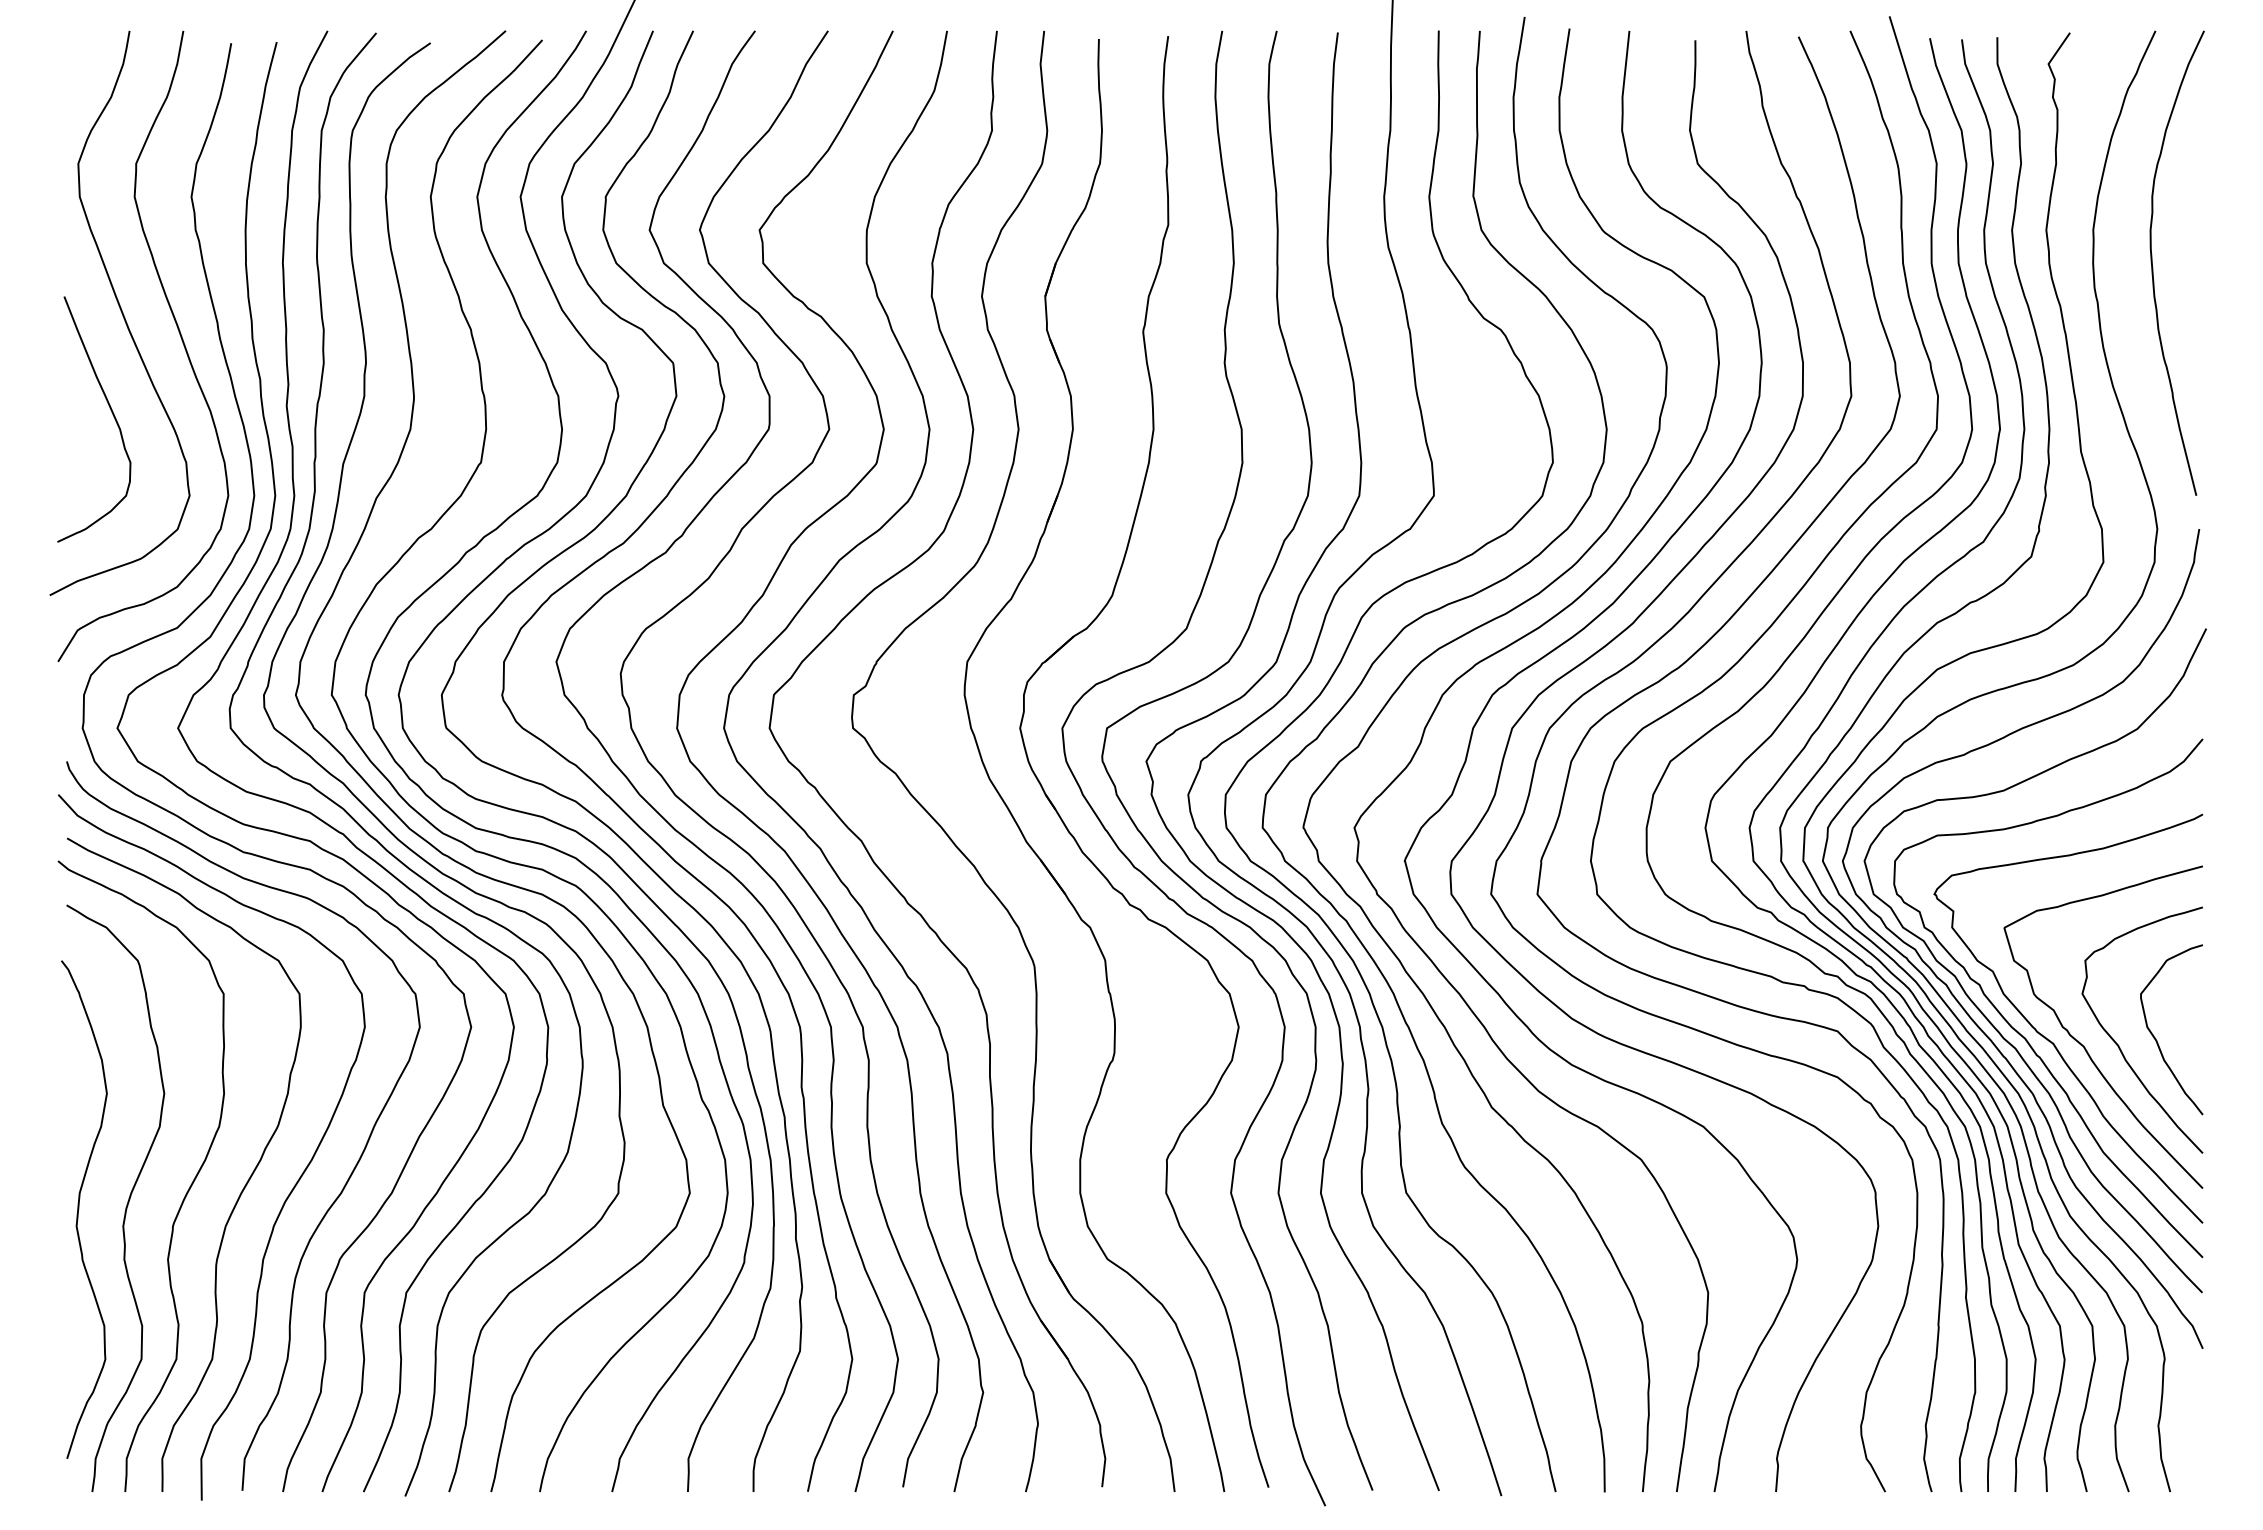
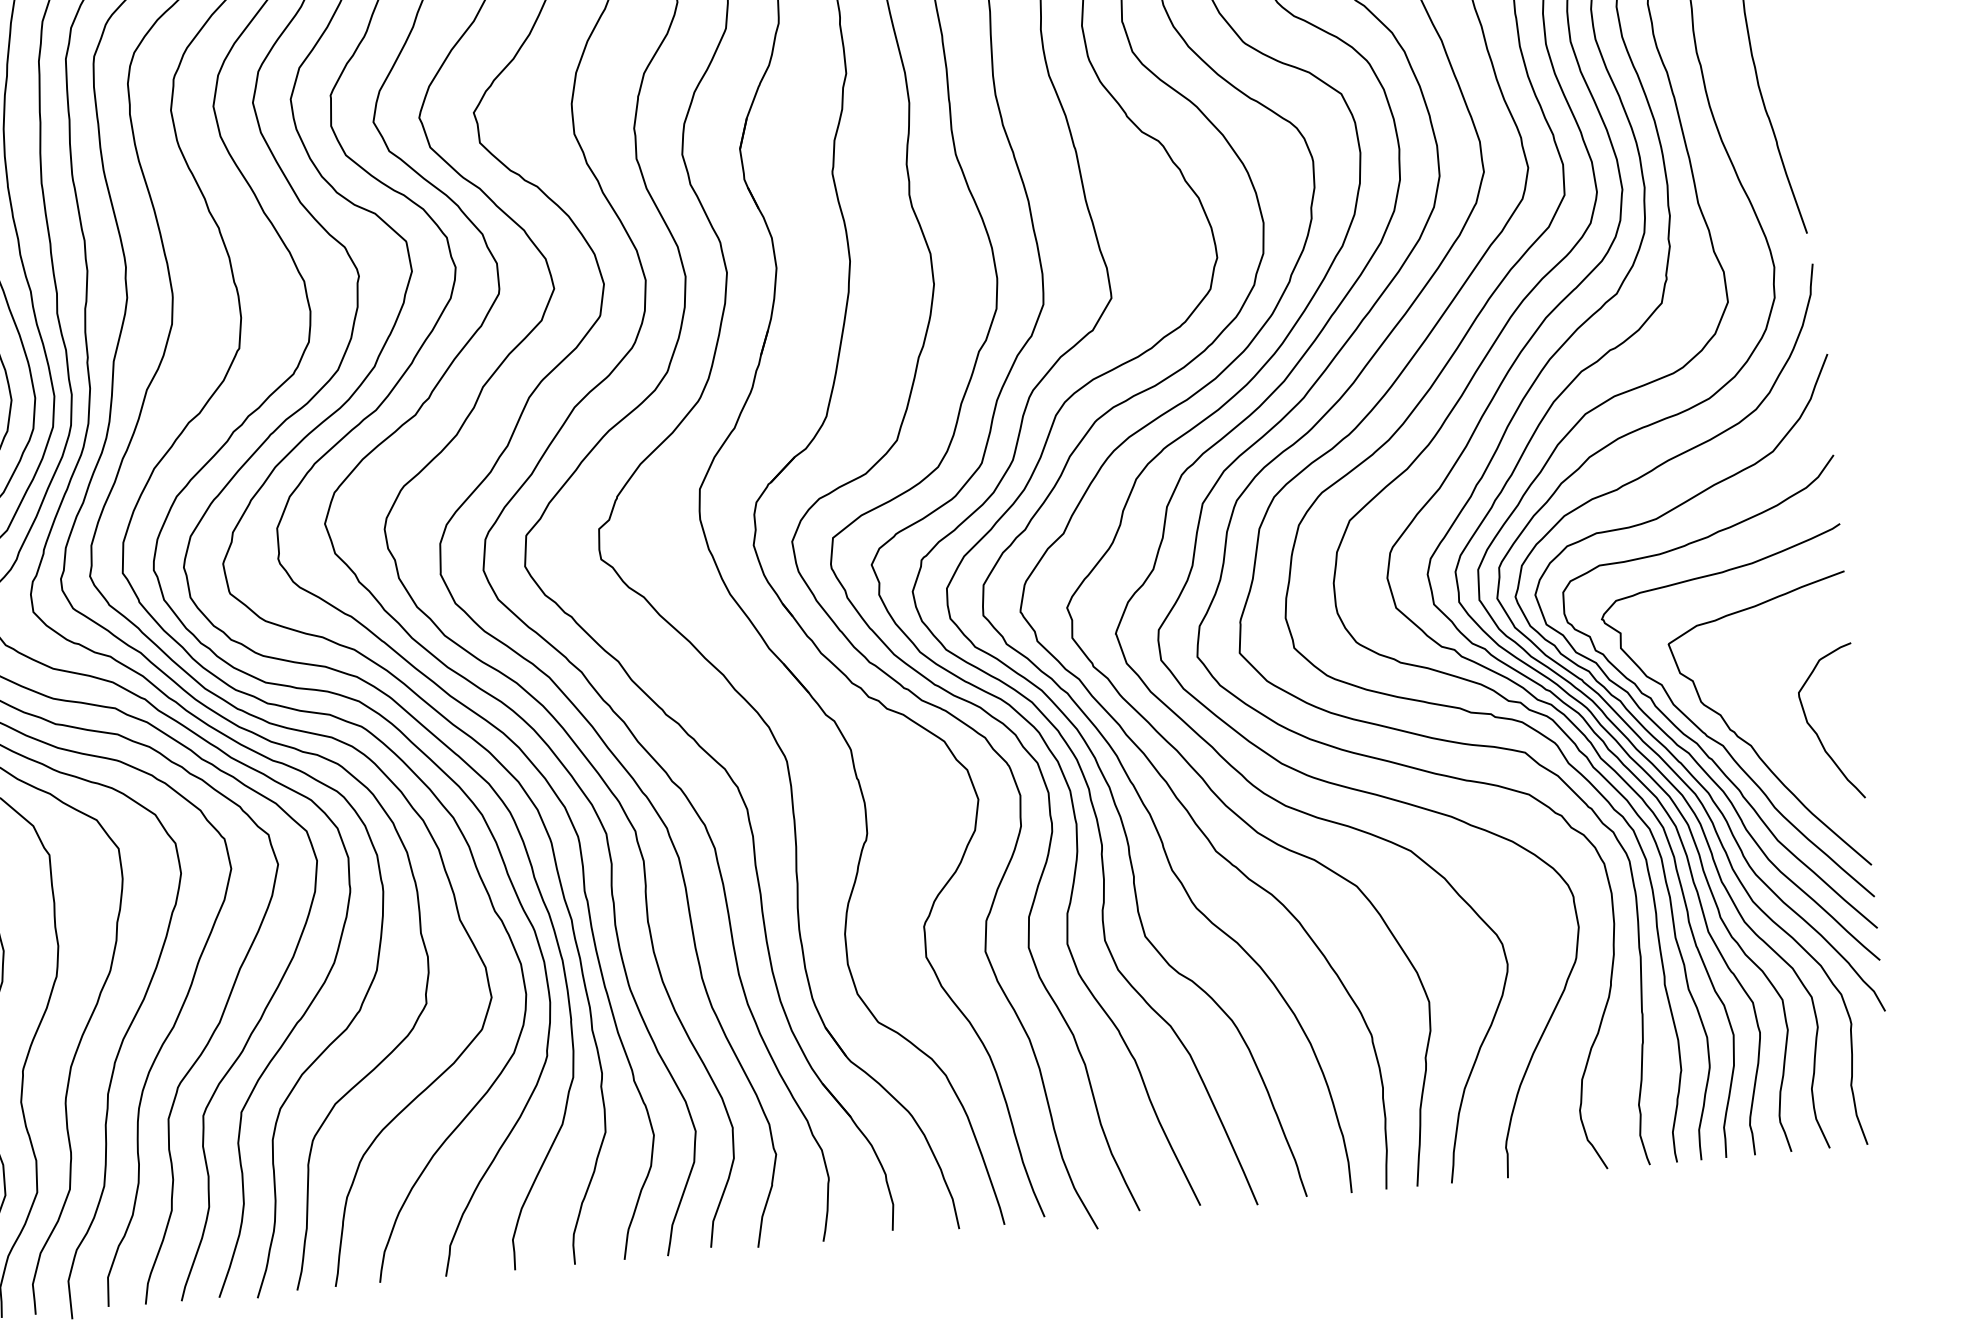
curve: (2119, 1045) -> (1783, 741), removed

